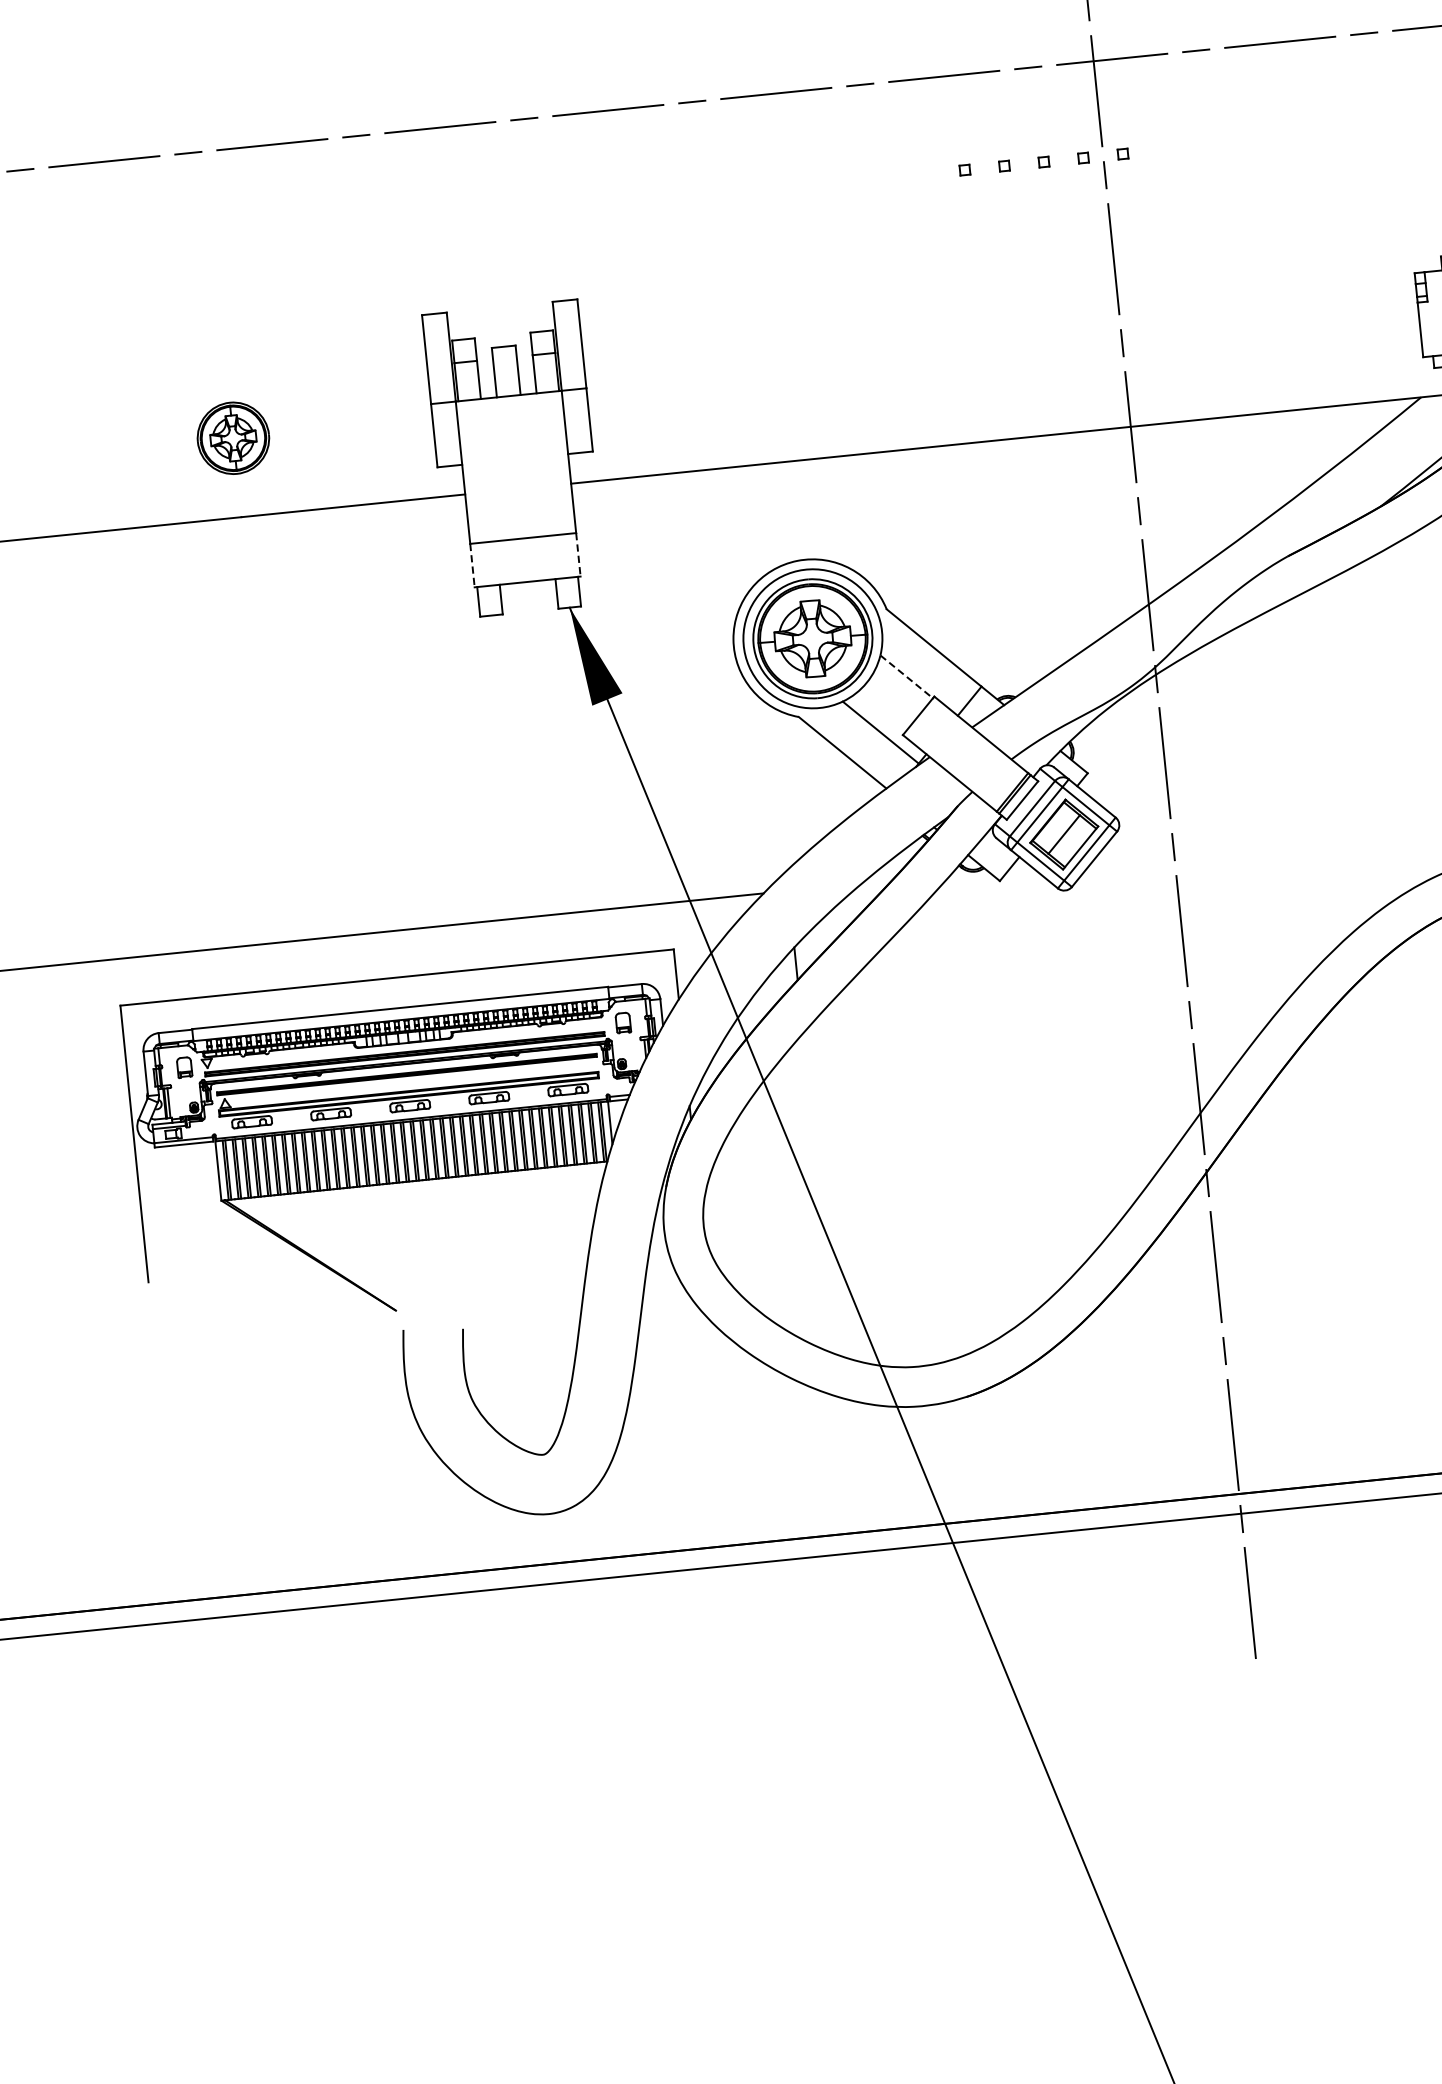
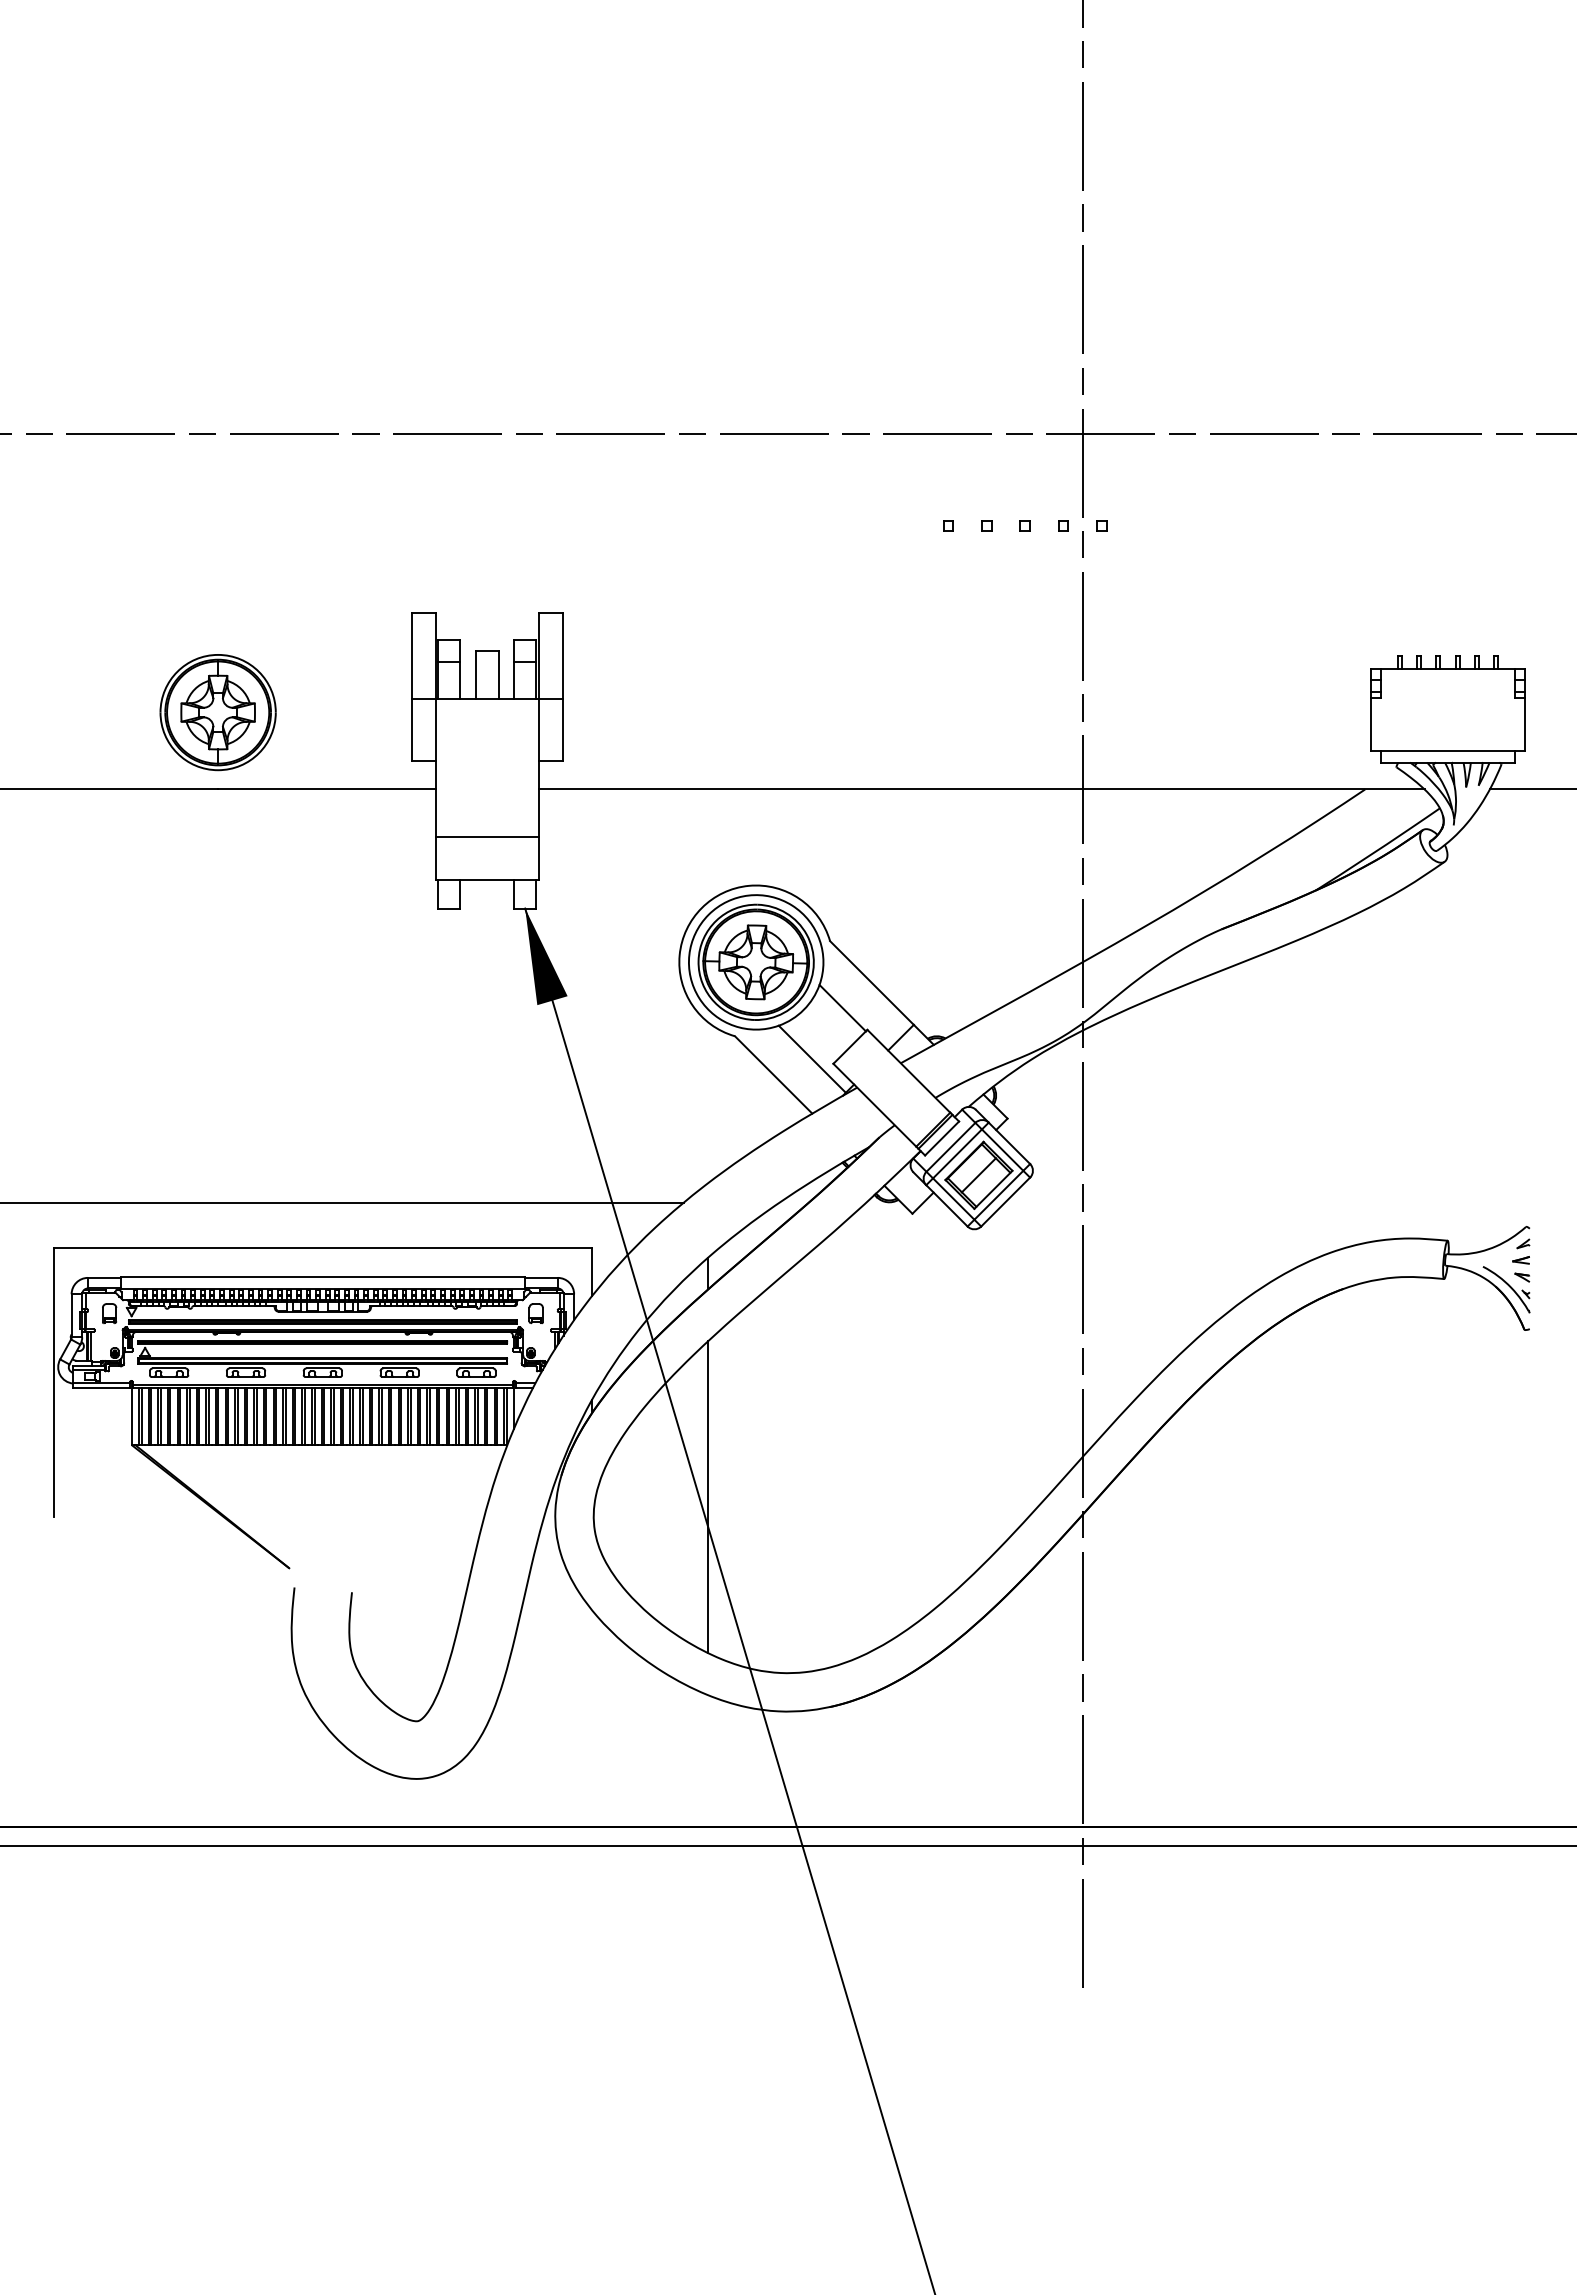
part: (232, 438) -> (217, 712), size x1.67
line: (578, 555) -> (538, 859), dashed -> solid
line: (472, 566) -> (435, 859), dashed -> solid
line: (906, 677) -> (842, 1008), dashed -> solid
line: (819, 1194) -> (708, 1497), added

